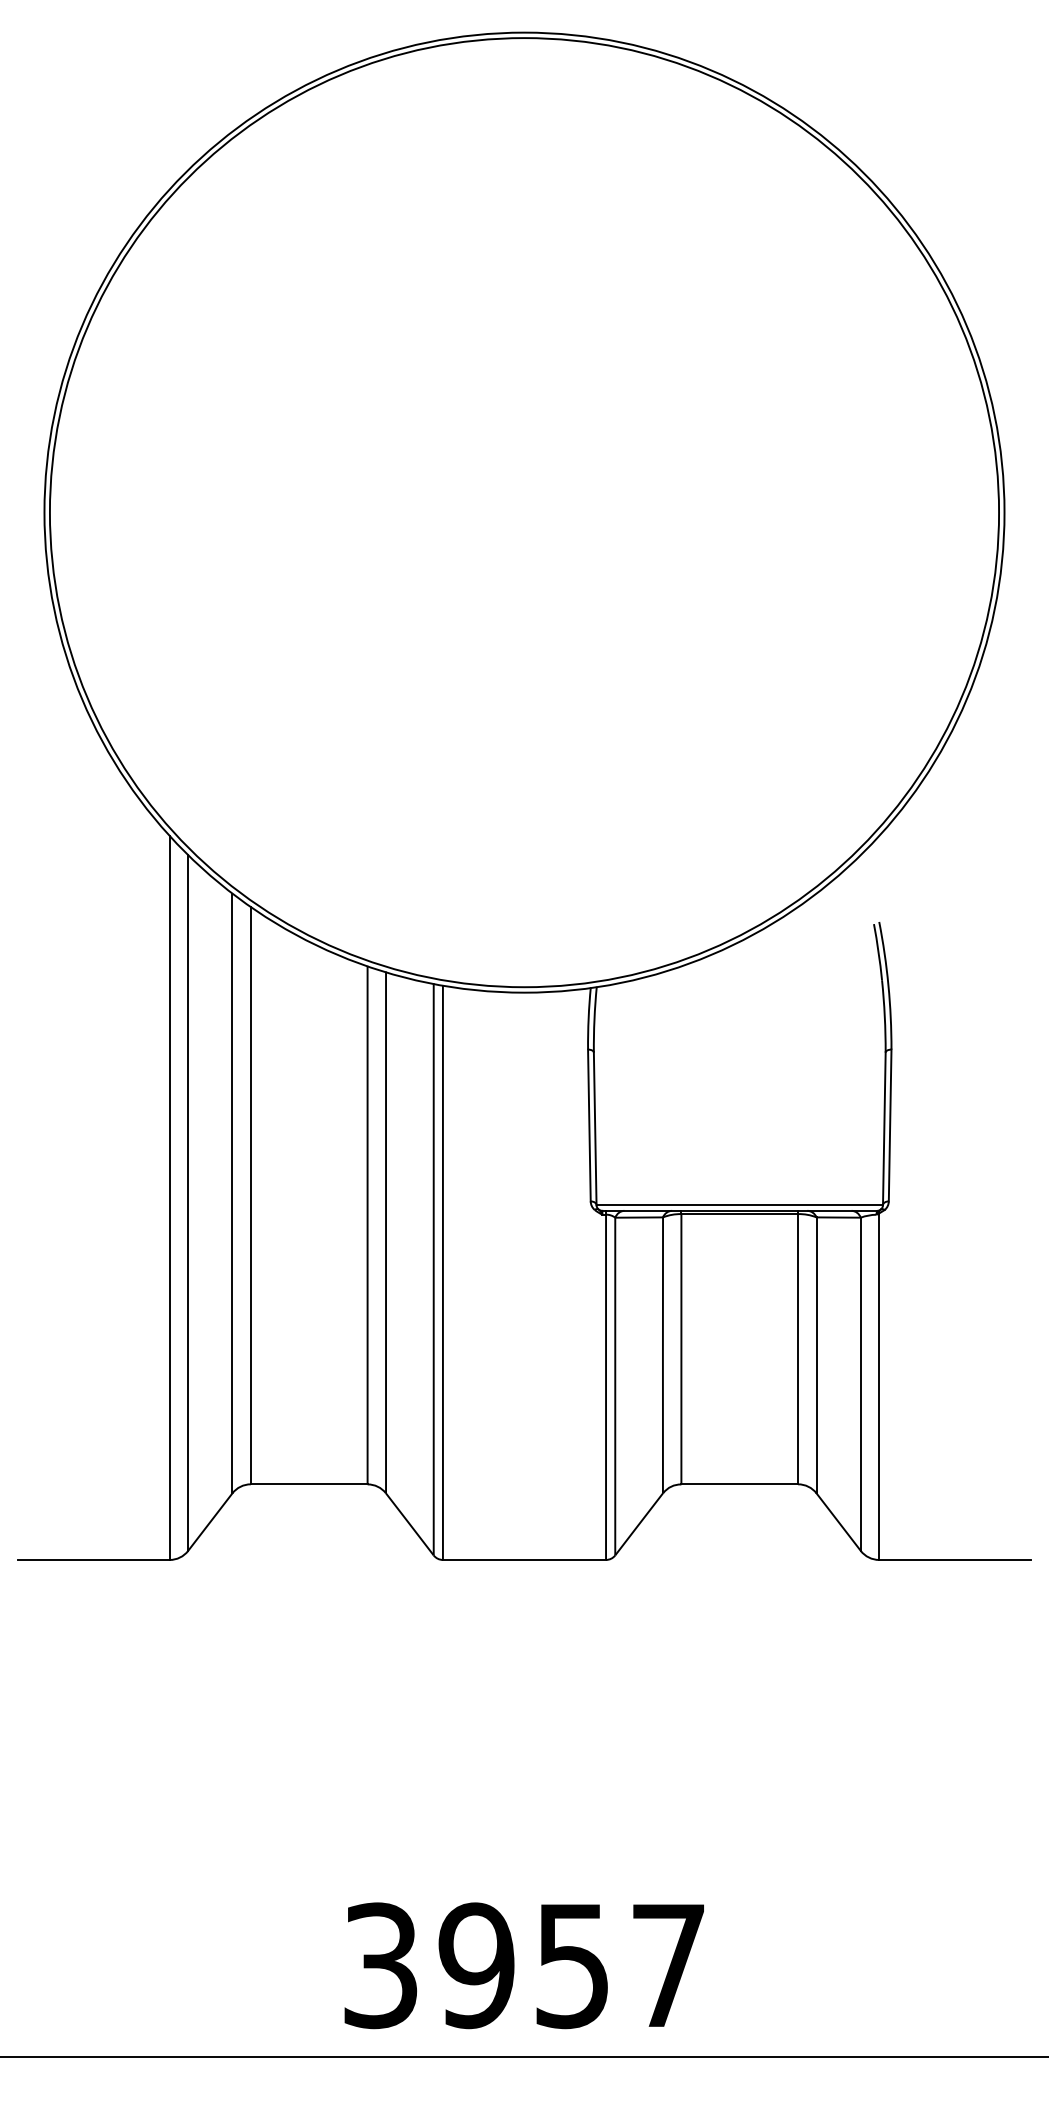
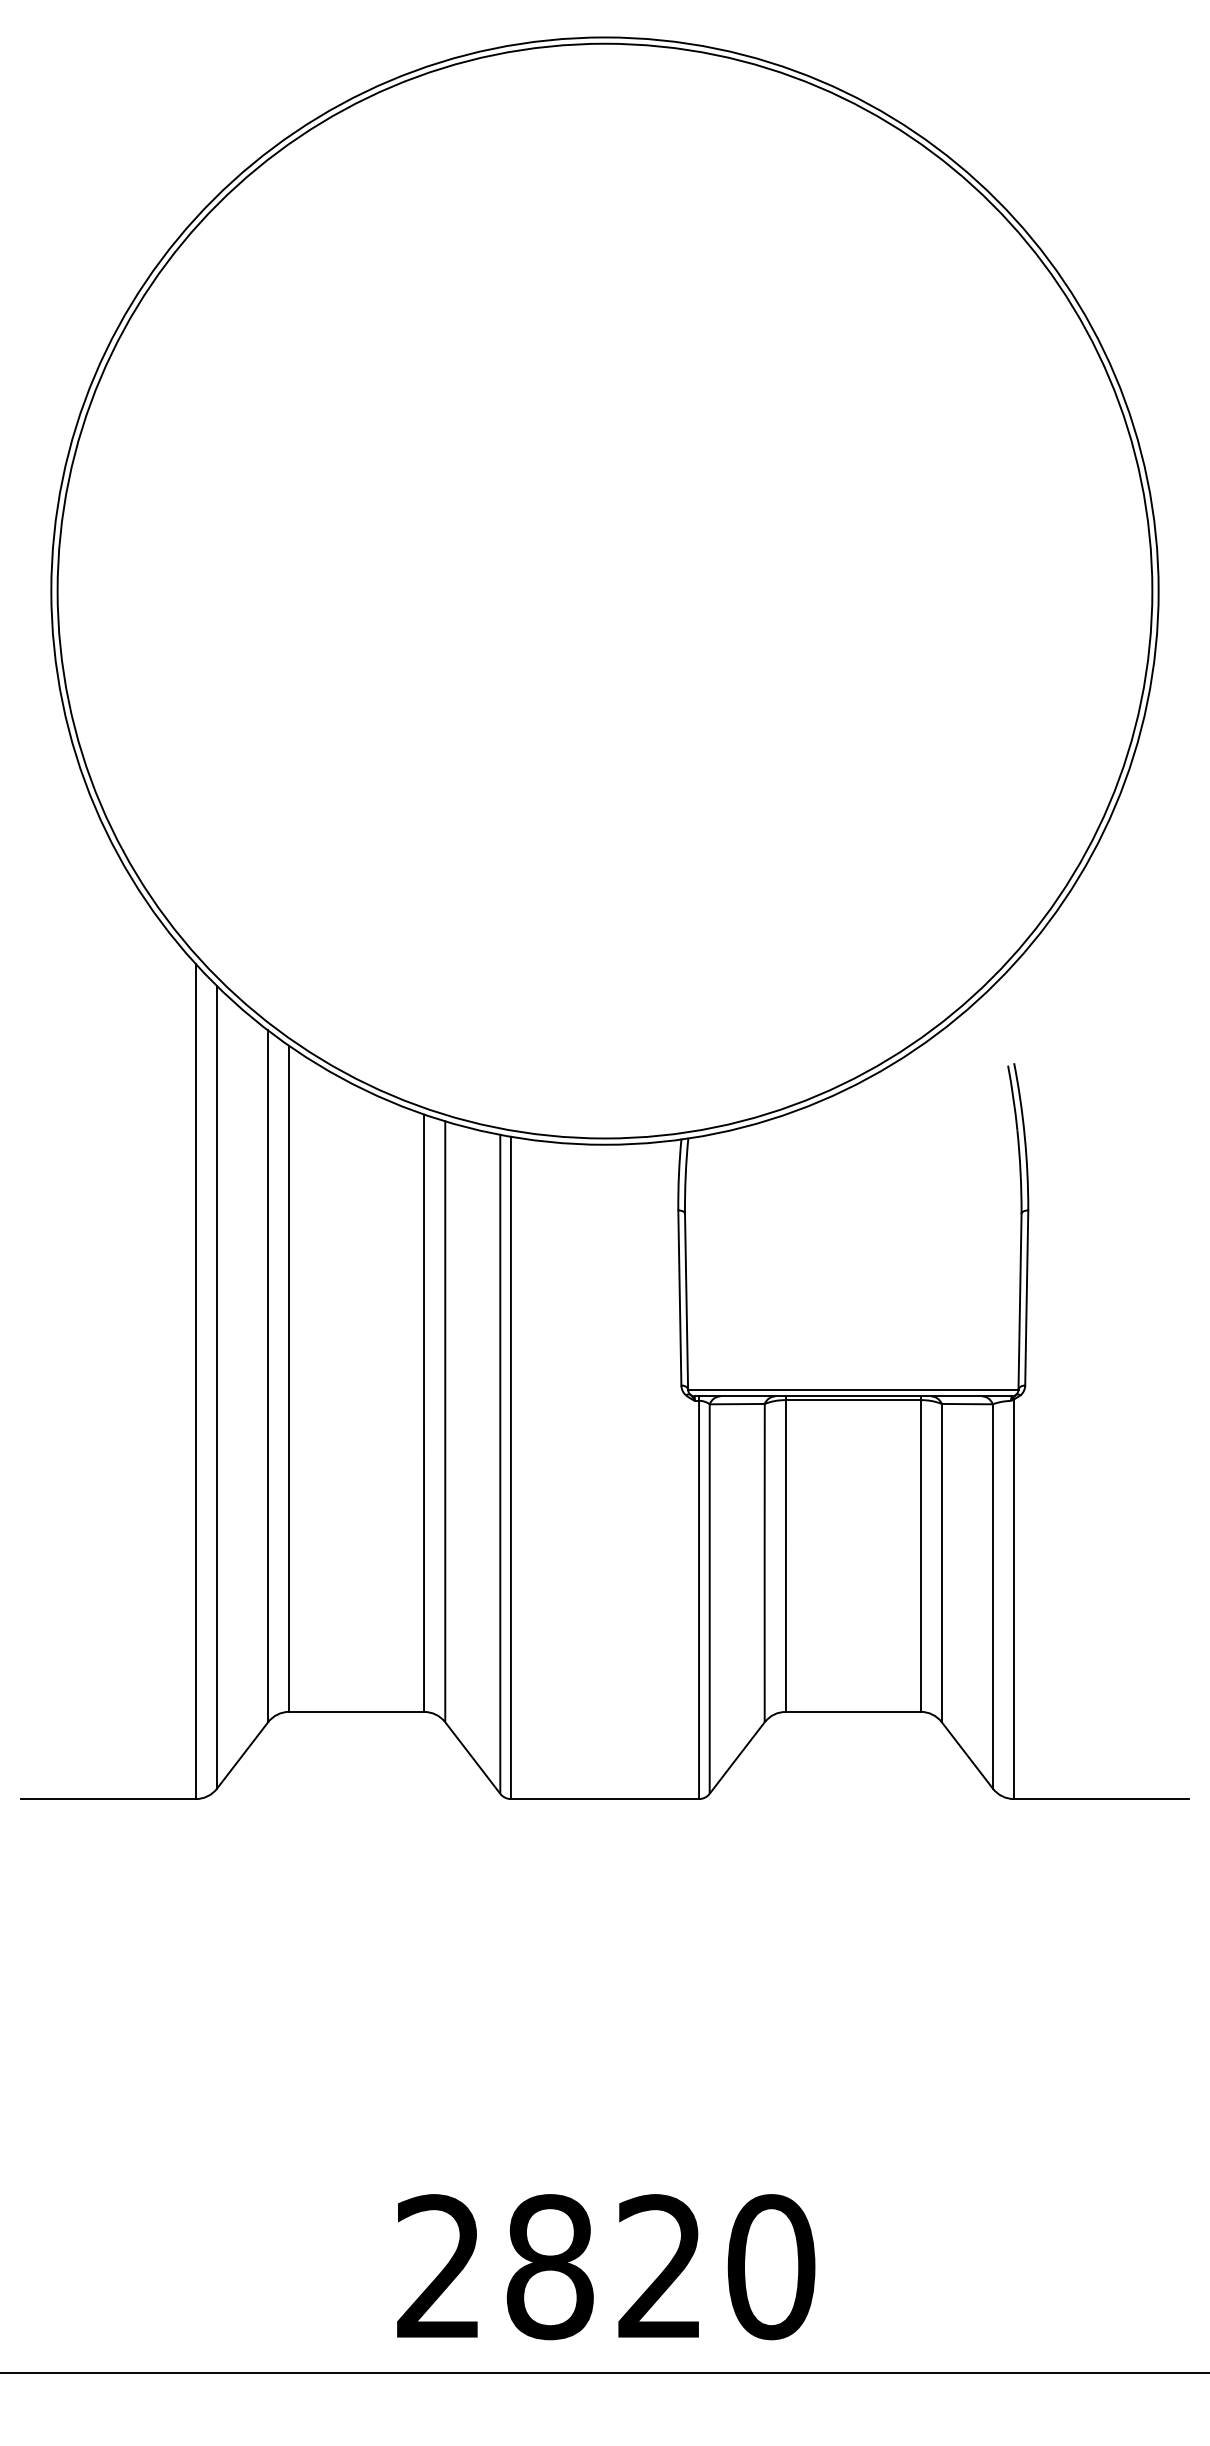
text: (525, 1965) -> (606, 2266), 3957 -> 2820

